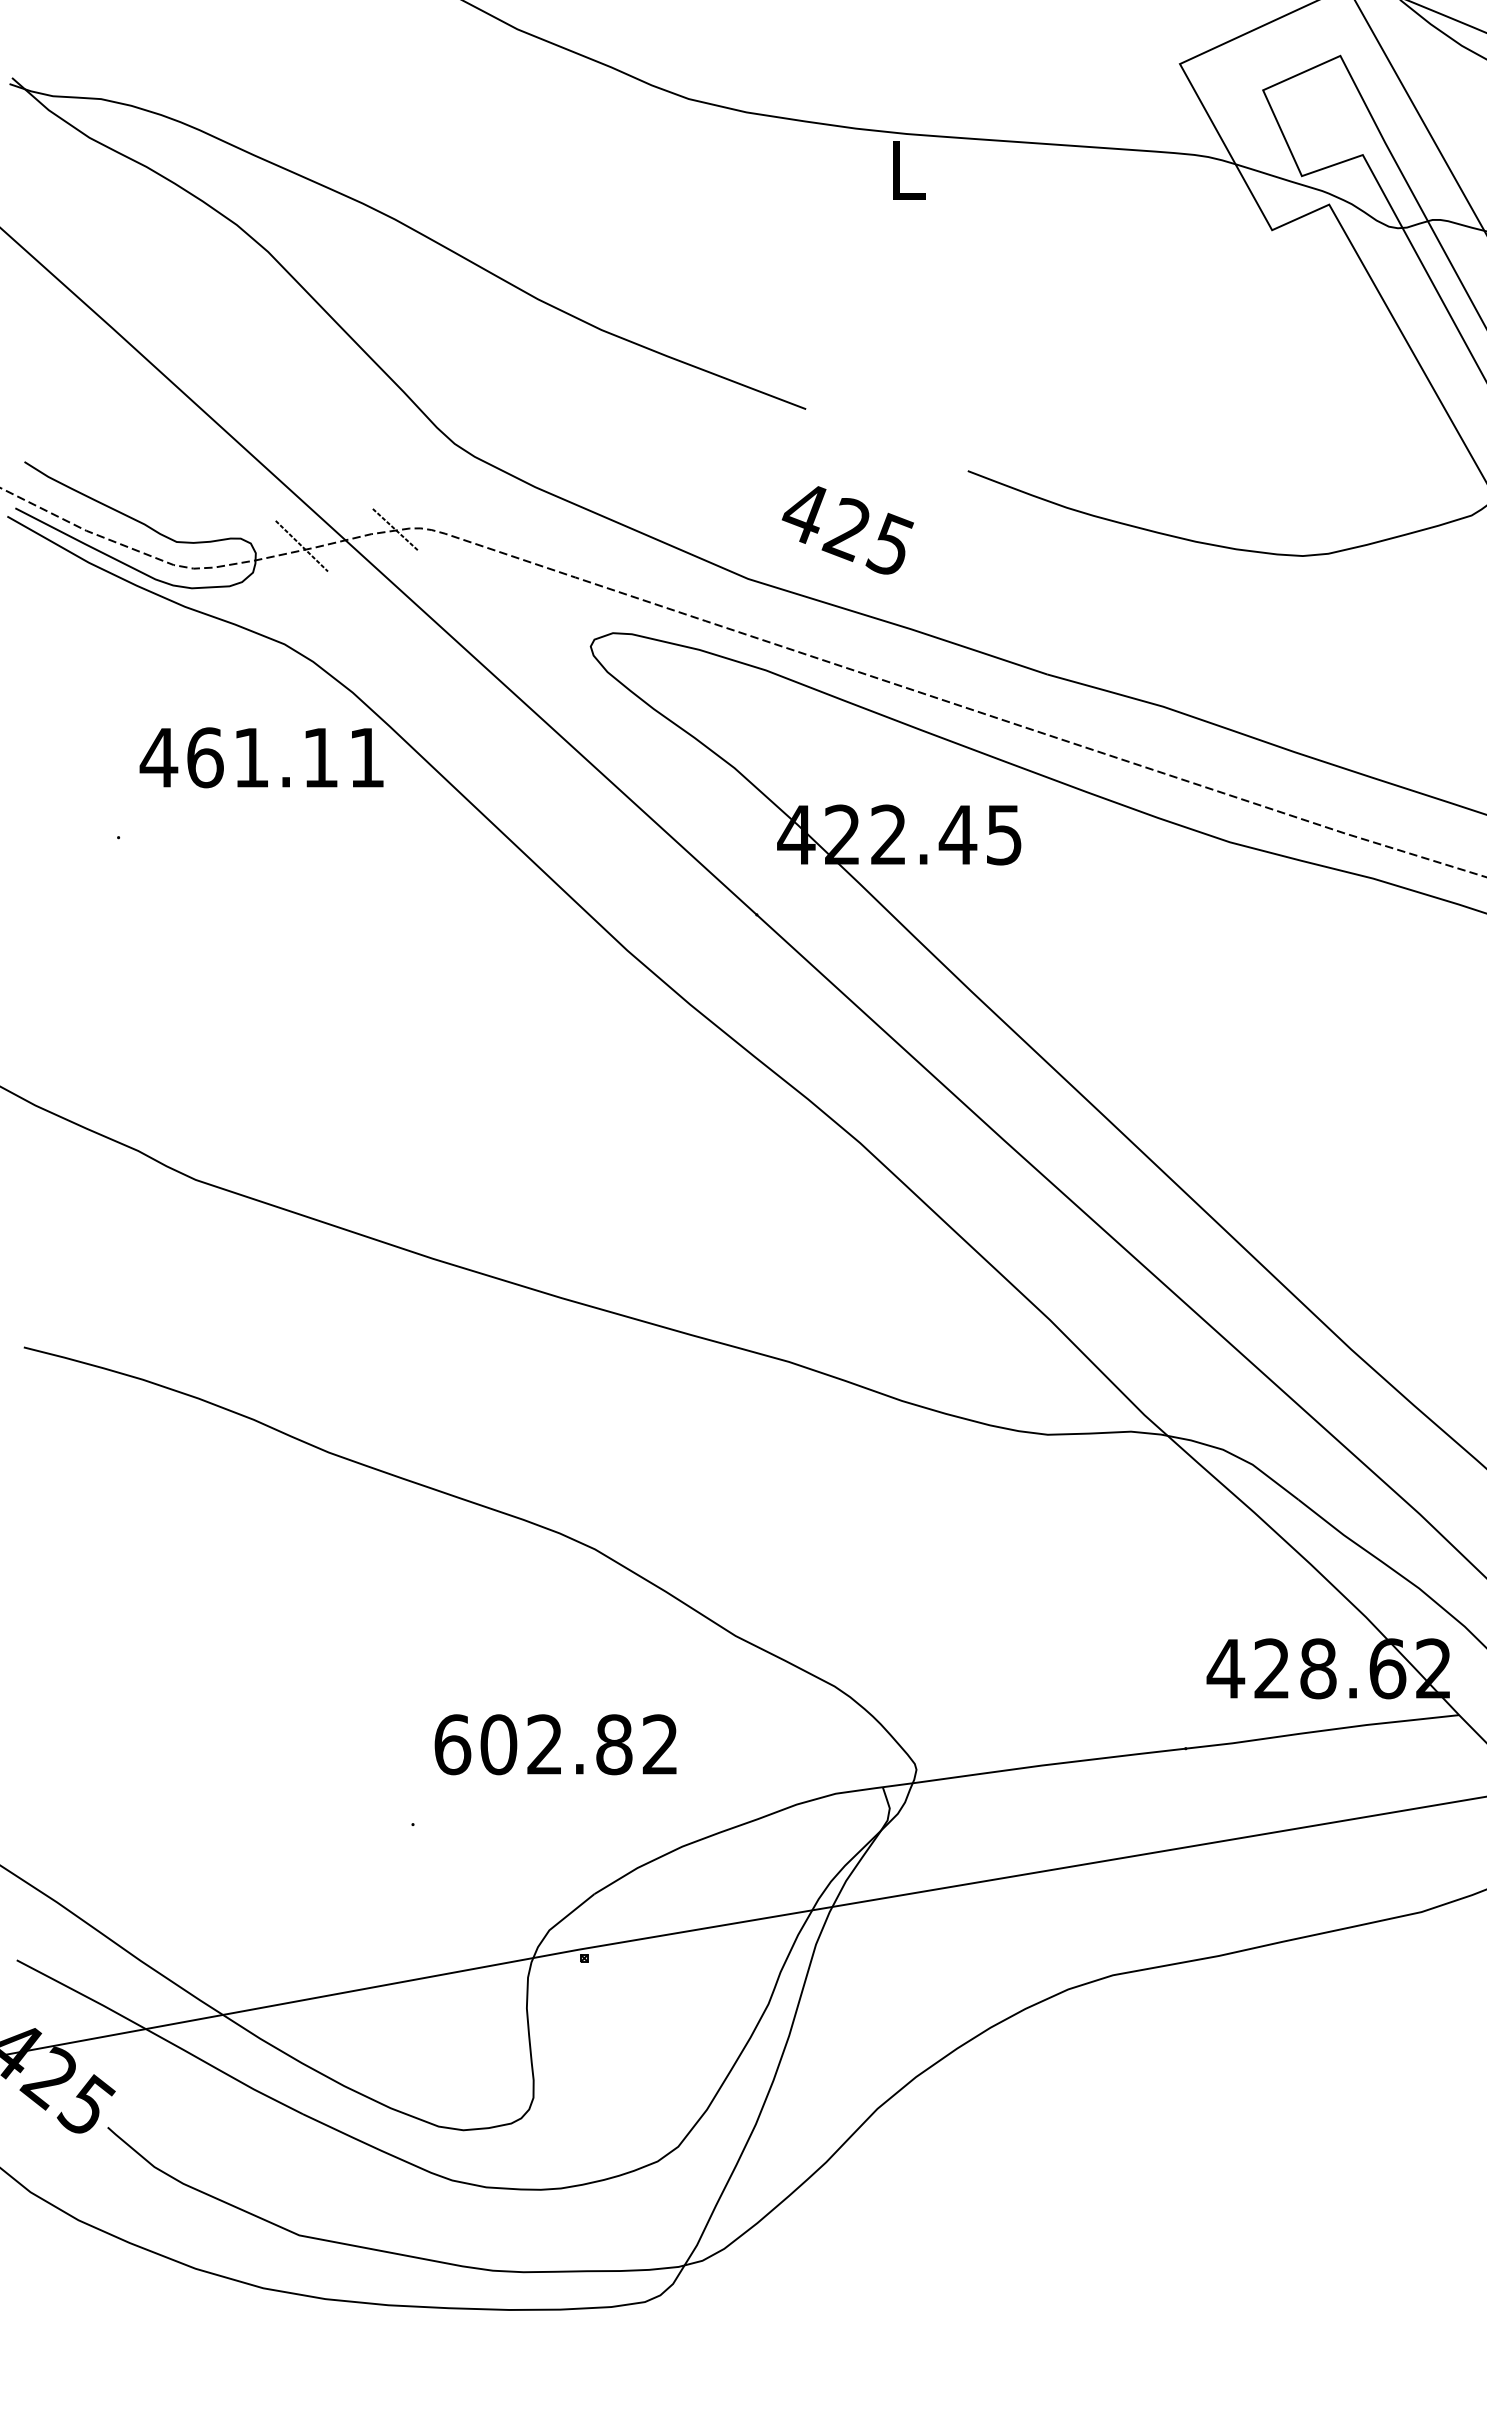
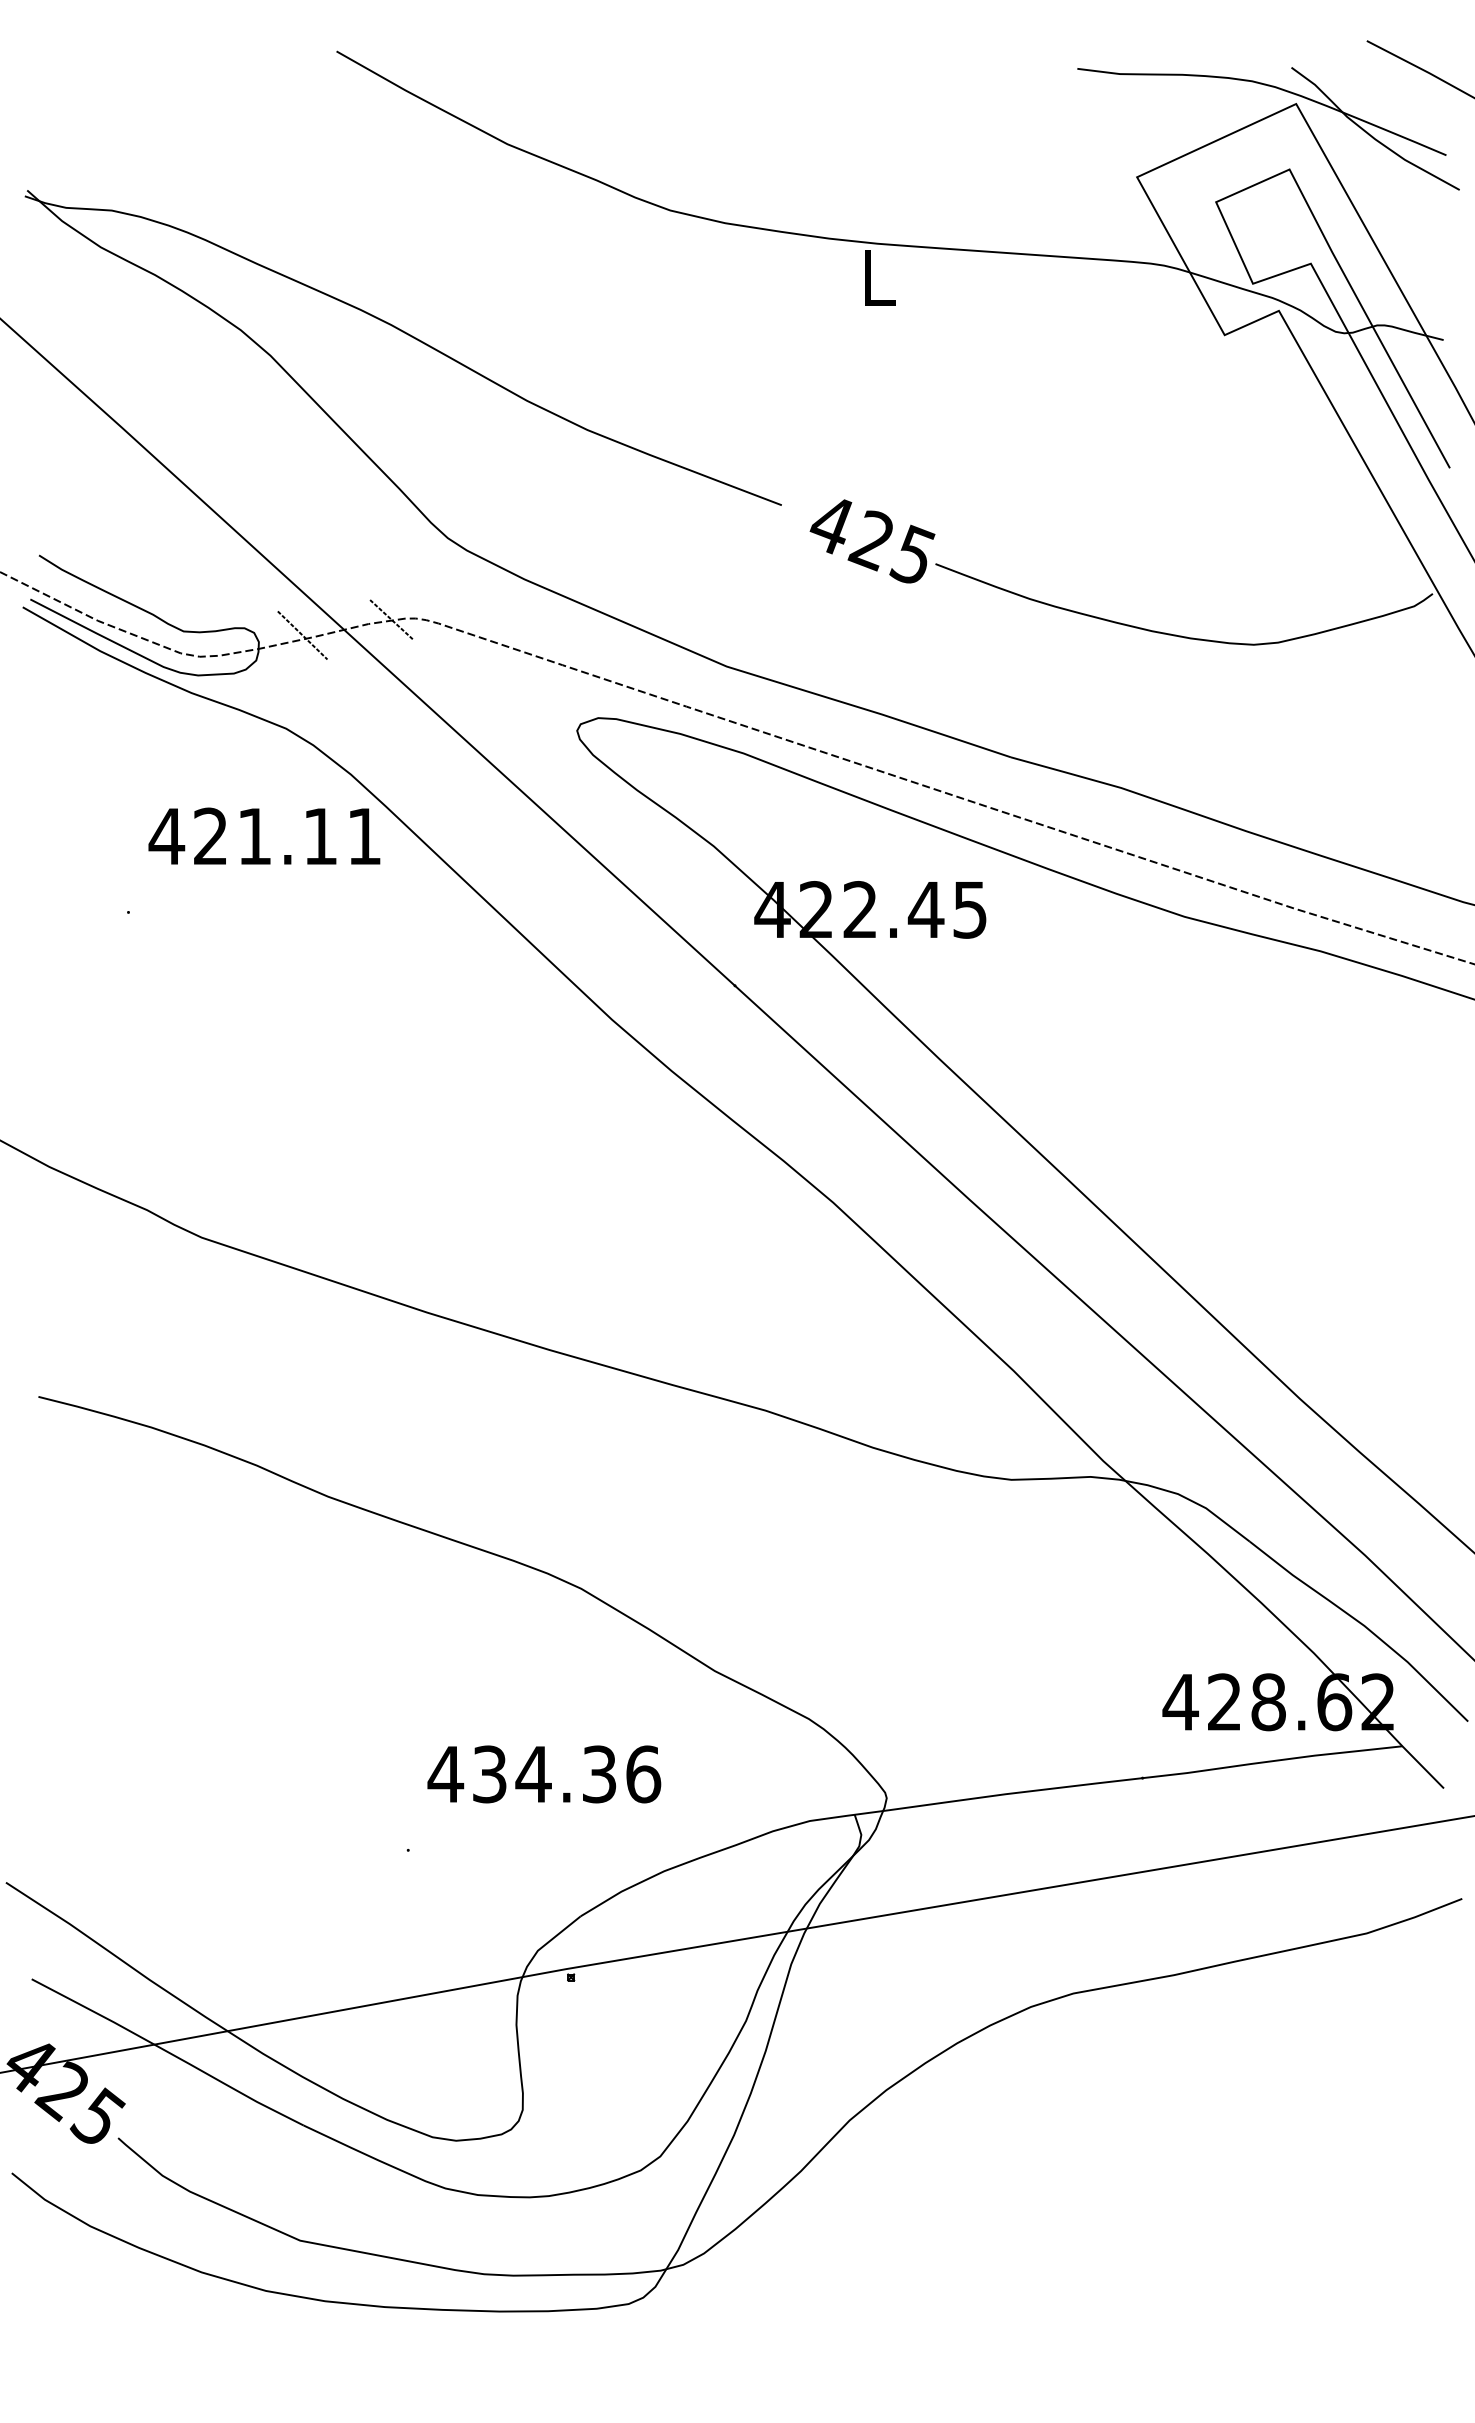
text: (847, 530) -> (872, 541), moved
text: (204, 757) -> (210, 836), 461.11 -> 421.11
text: (556, 1744) -> (544, 1774), 602.82 -> 434.36

